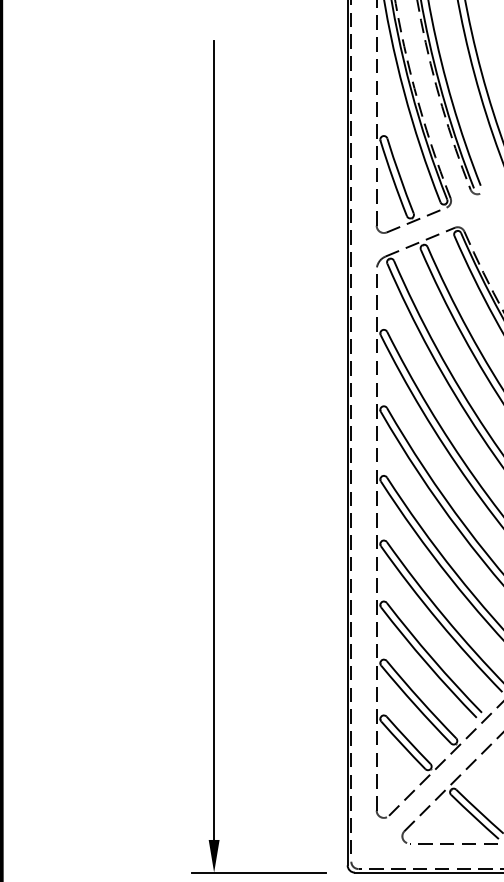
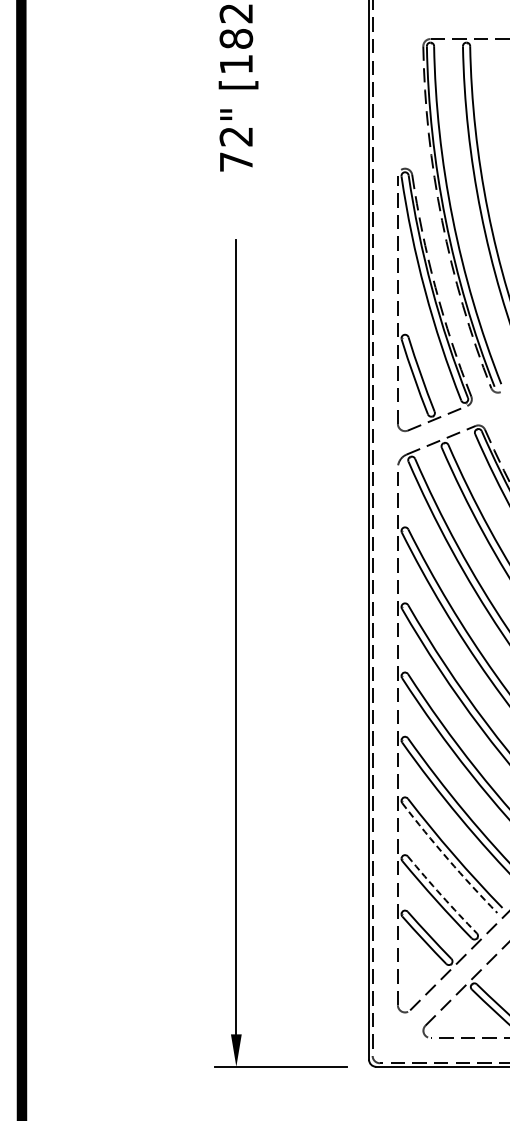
arc: (427, 664) -> (448, 859), solid -> dashed
arc: (420, 700) -> (441, 895), solid -> dashed

